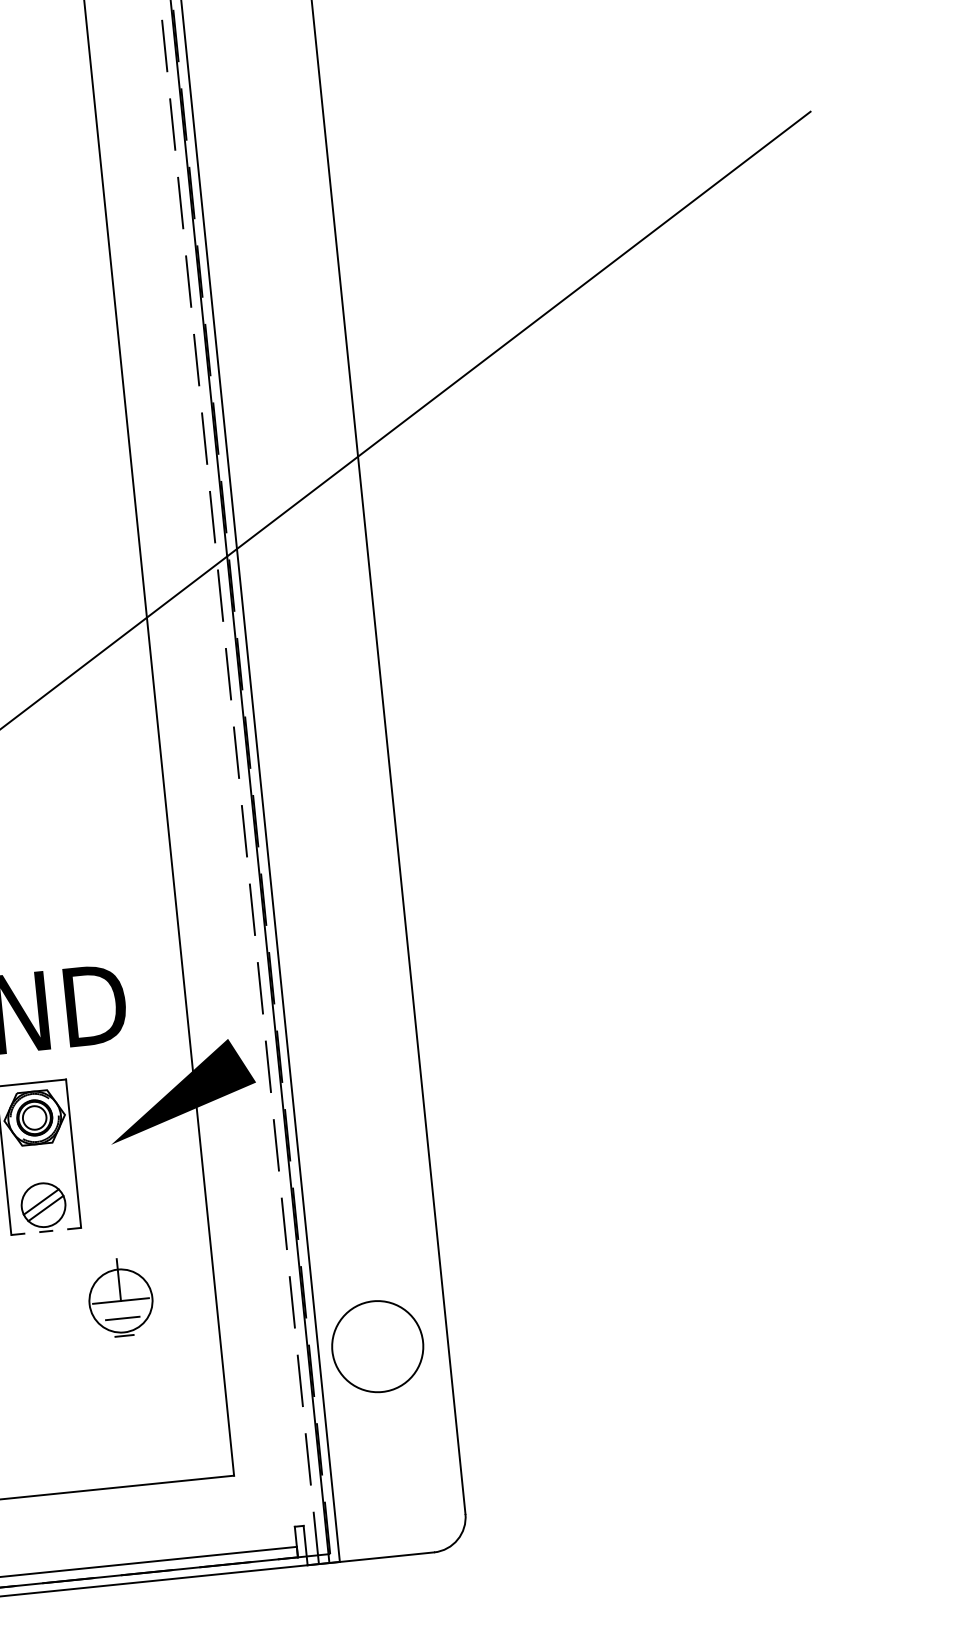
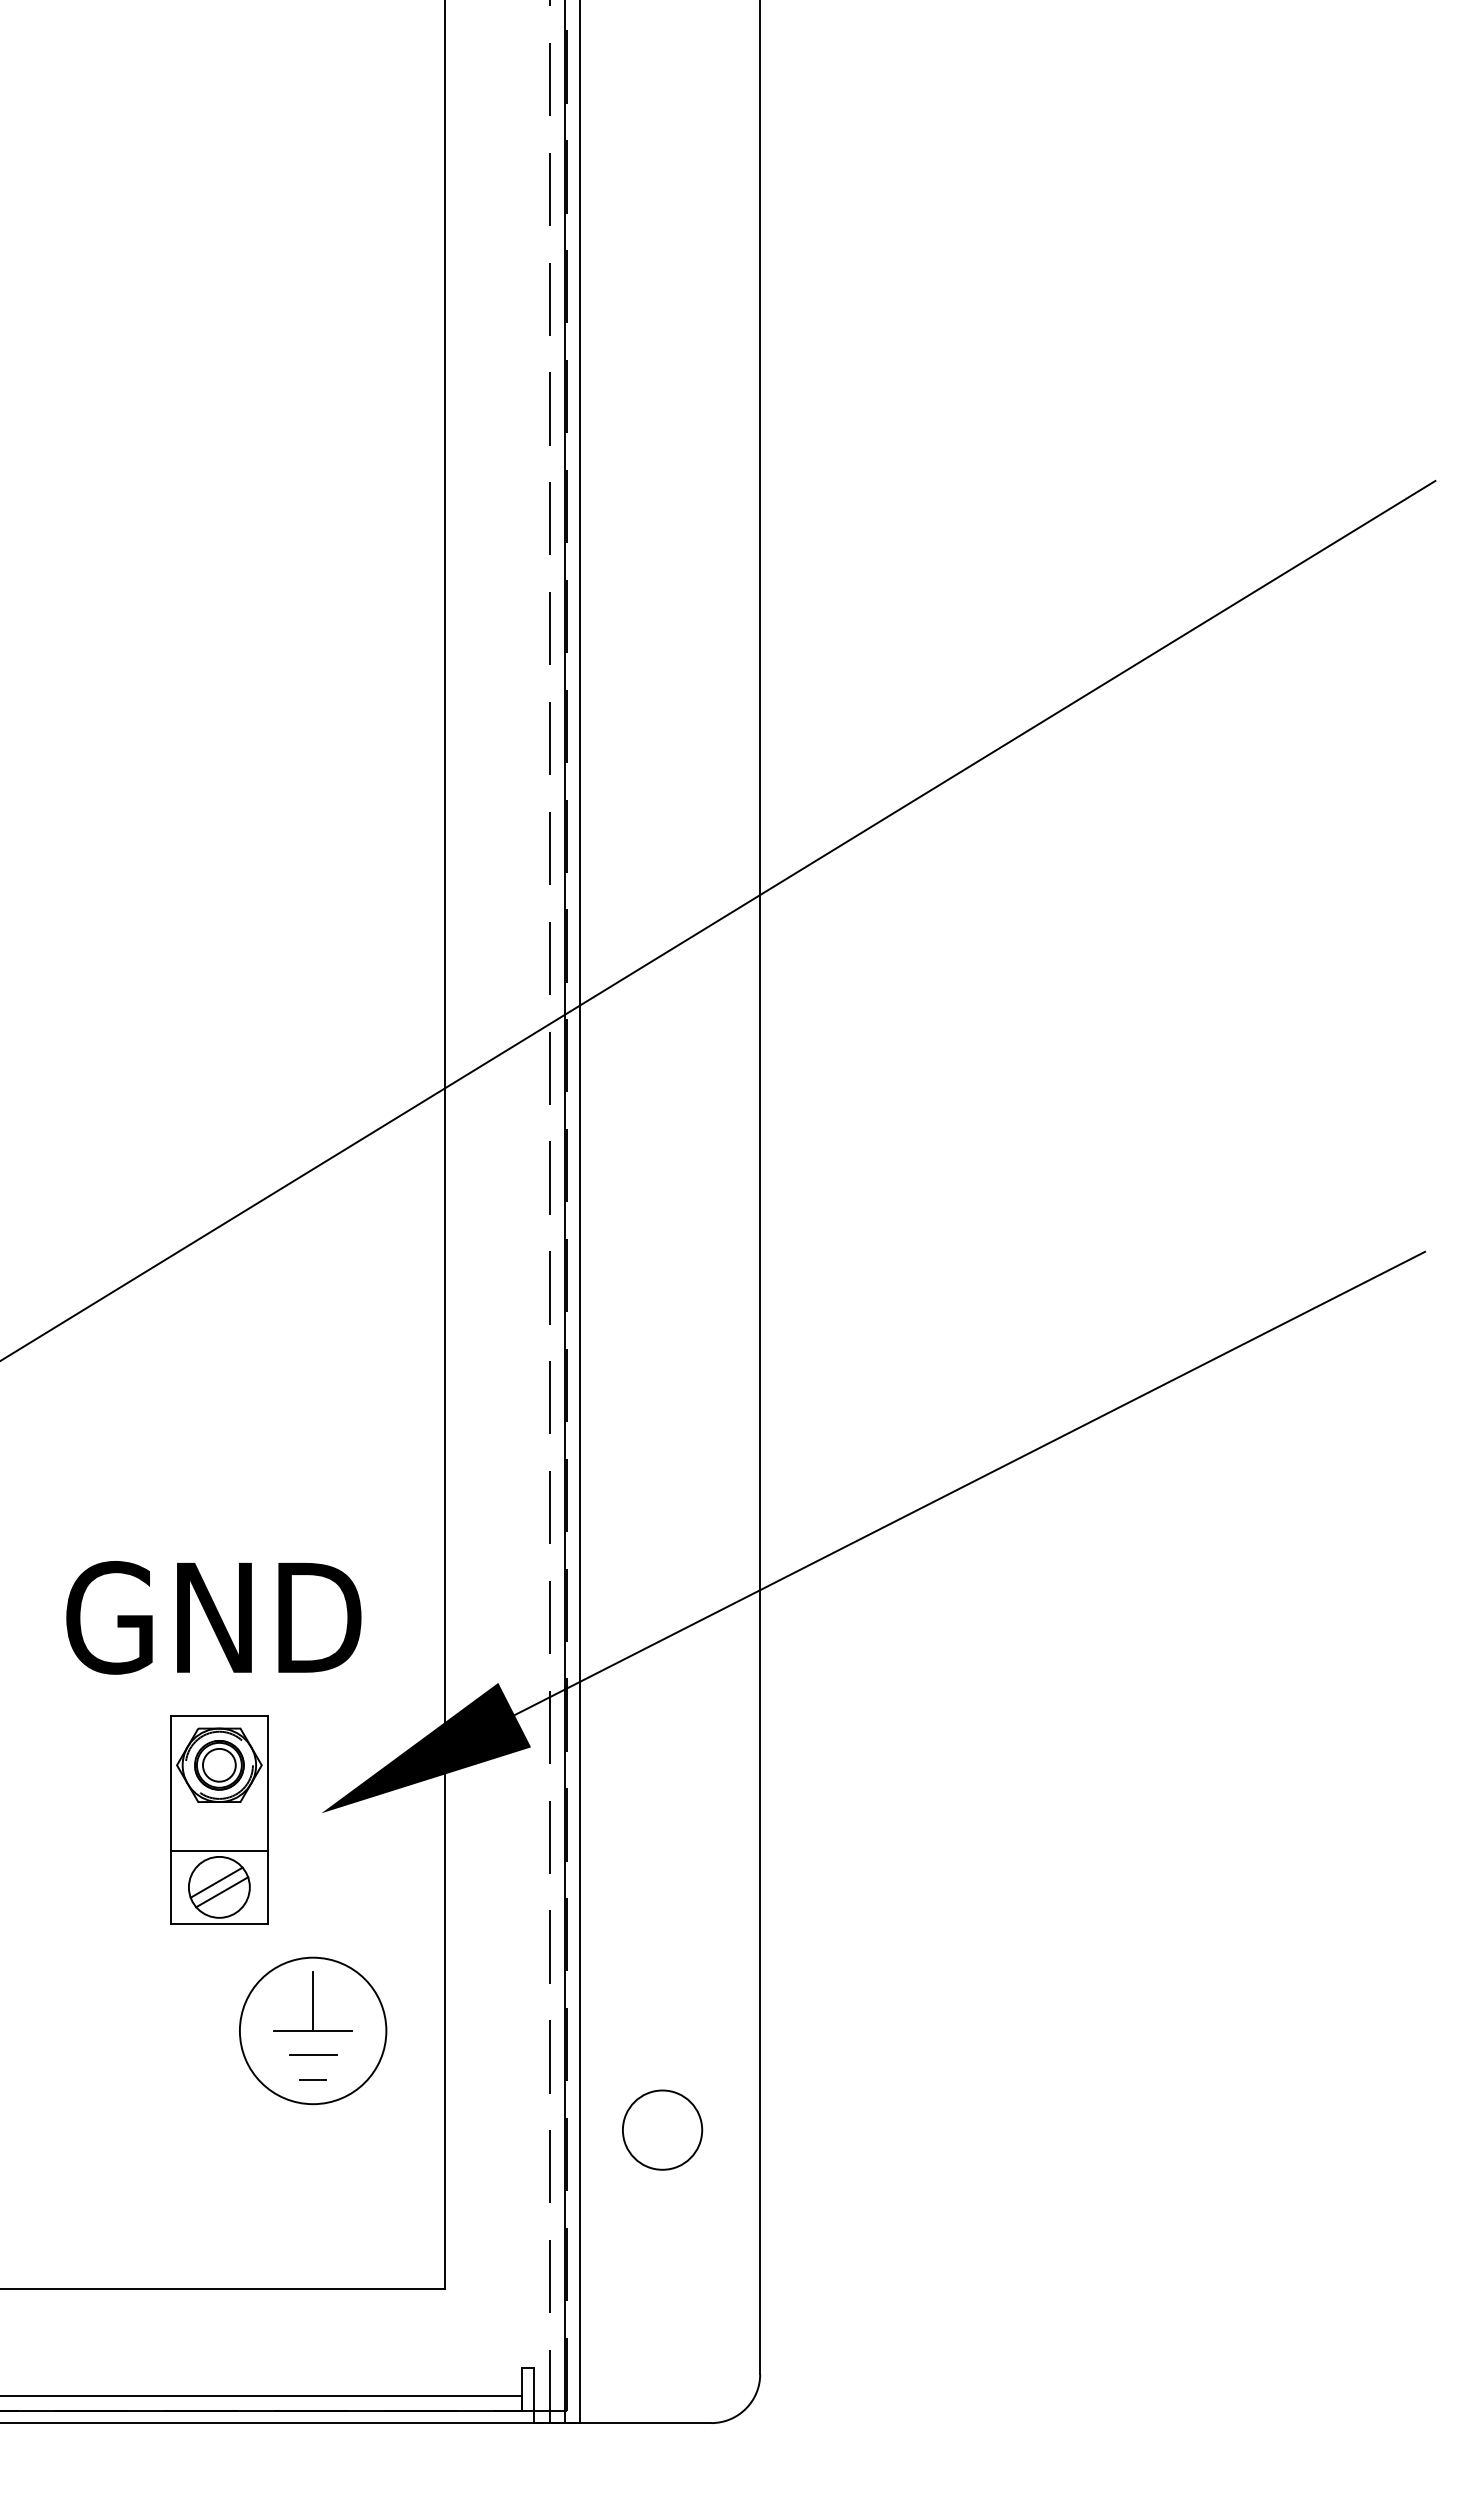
line: (550, 862) -> (969, 1483), added
line: (40, 1178) -> (219, 1850), added
line: (46, 1231) -> (219, 1924), dashed -> solid
circle: (120, 1300) -> (312, 2030), size x1.67
circle: (377, 1346) -> (662, 2129), size x0.62

